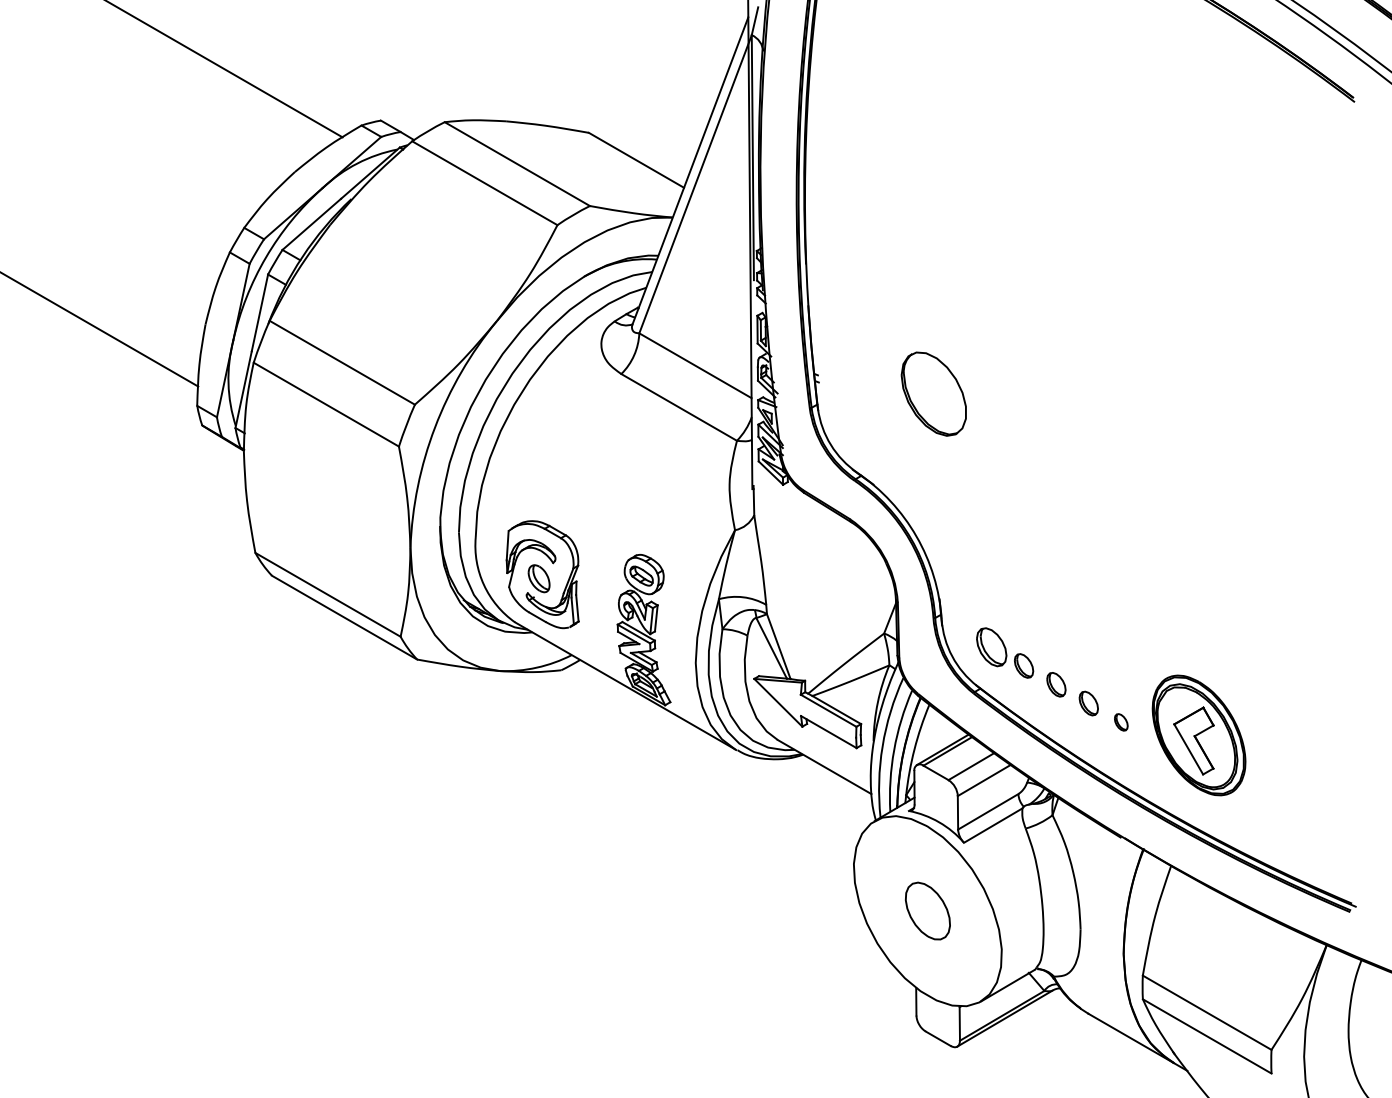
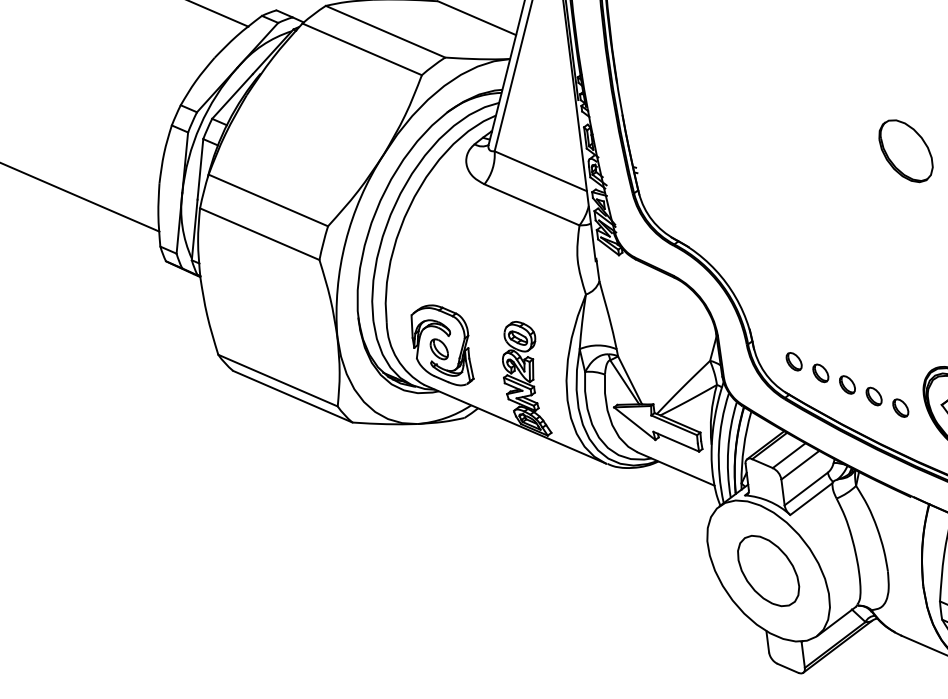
part: (933, 393) -> (905, 150), moved
part: (991, 646) -> (794, 361), size x0.62
part: (1121, 722) -> (900, 408), size x1.43
part: (927, 910) -> (768, 570), size x1.67

